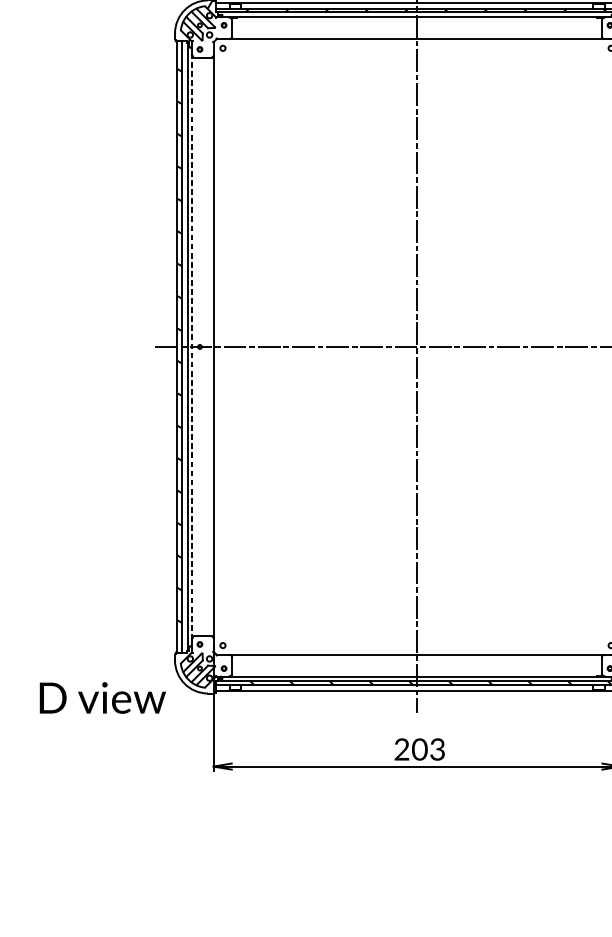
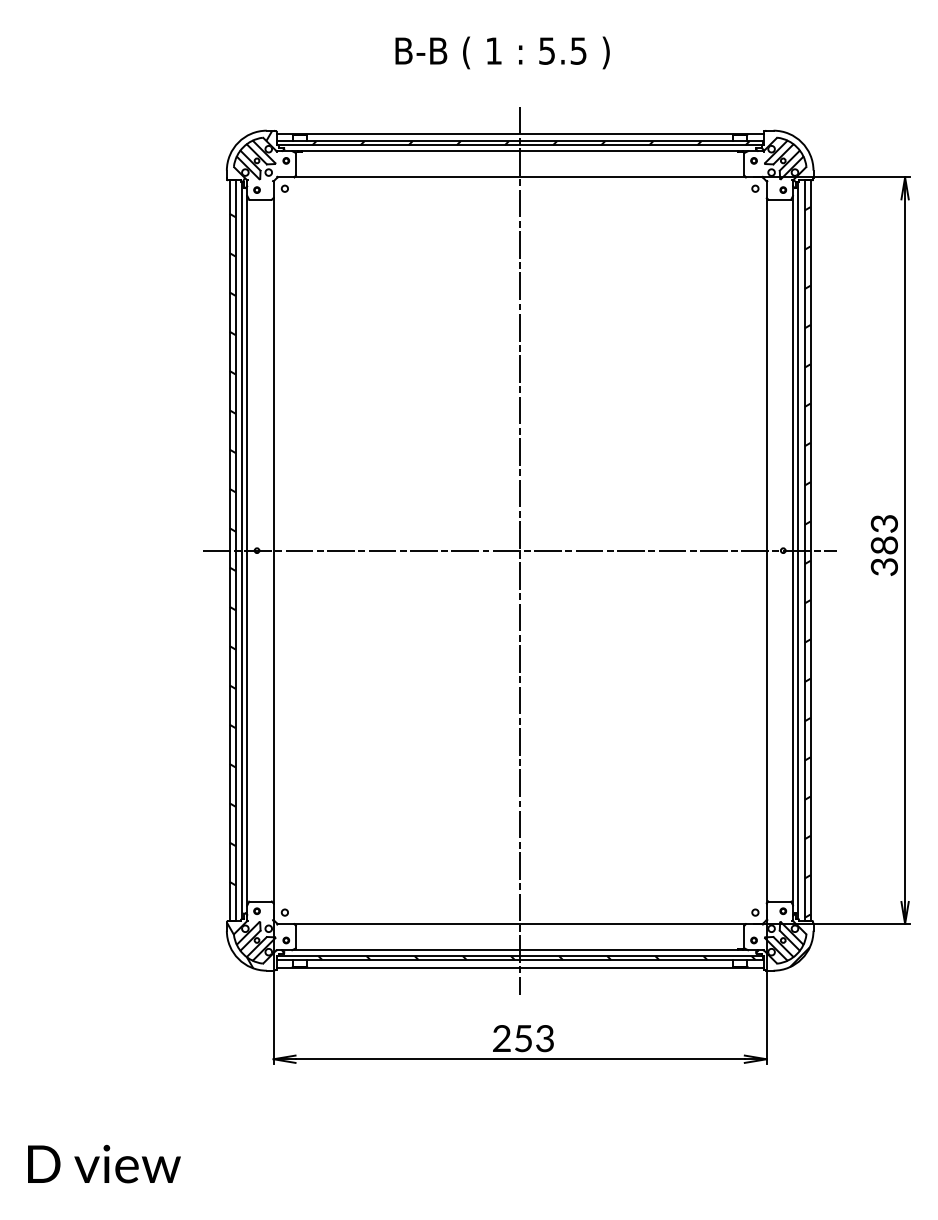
line: (192, 346) -> (247, 550), dashed -> solid
hatch: (198, 672) -> (255, 945), added
text: (102, 697) -> (104, 1163), moved
text: (419, 749) -> (523, 1038), 203 -> 253

